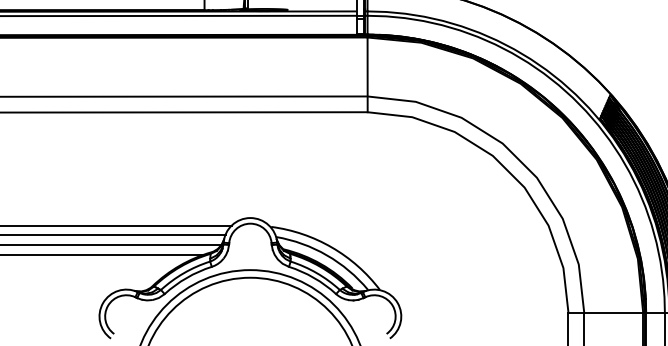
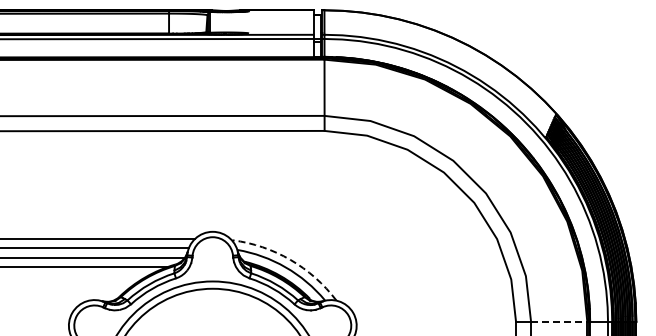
arc: (331, 247) -> (290, 259), solid -> dashed
line: (614, 313) -> (559, 322), solid -> dashed

